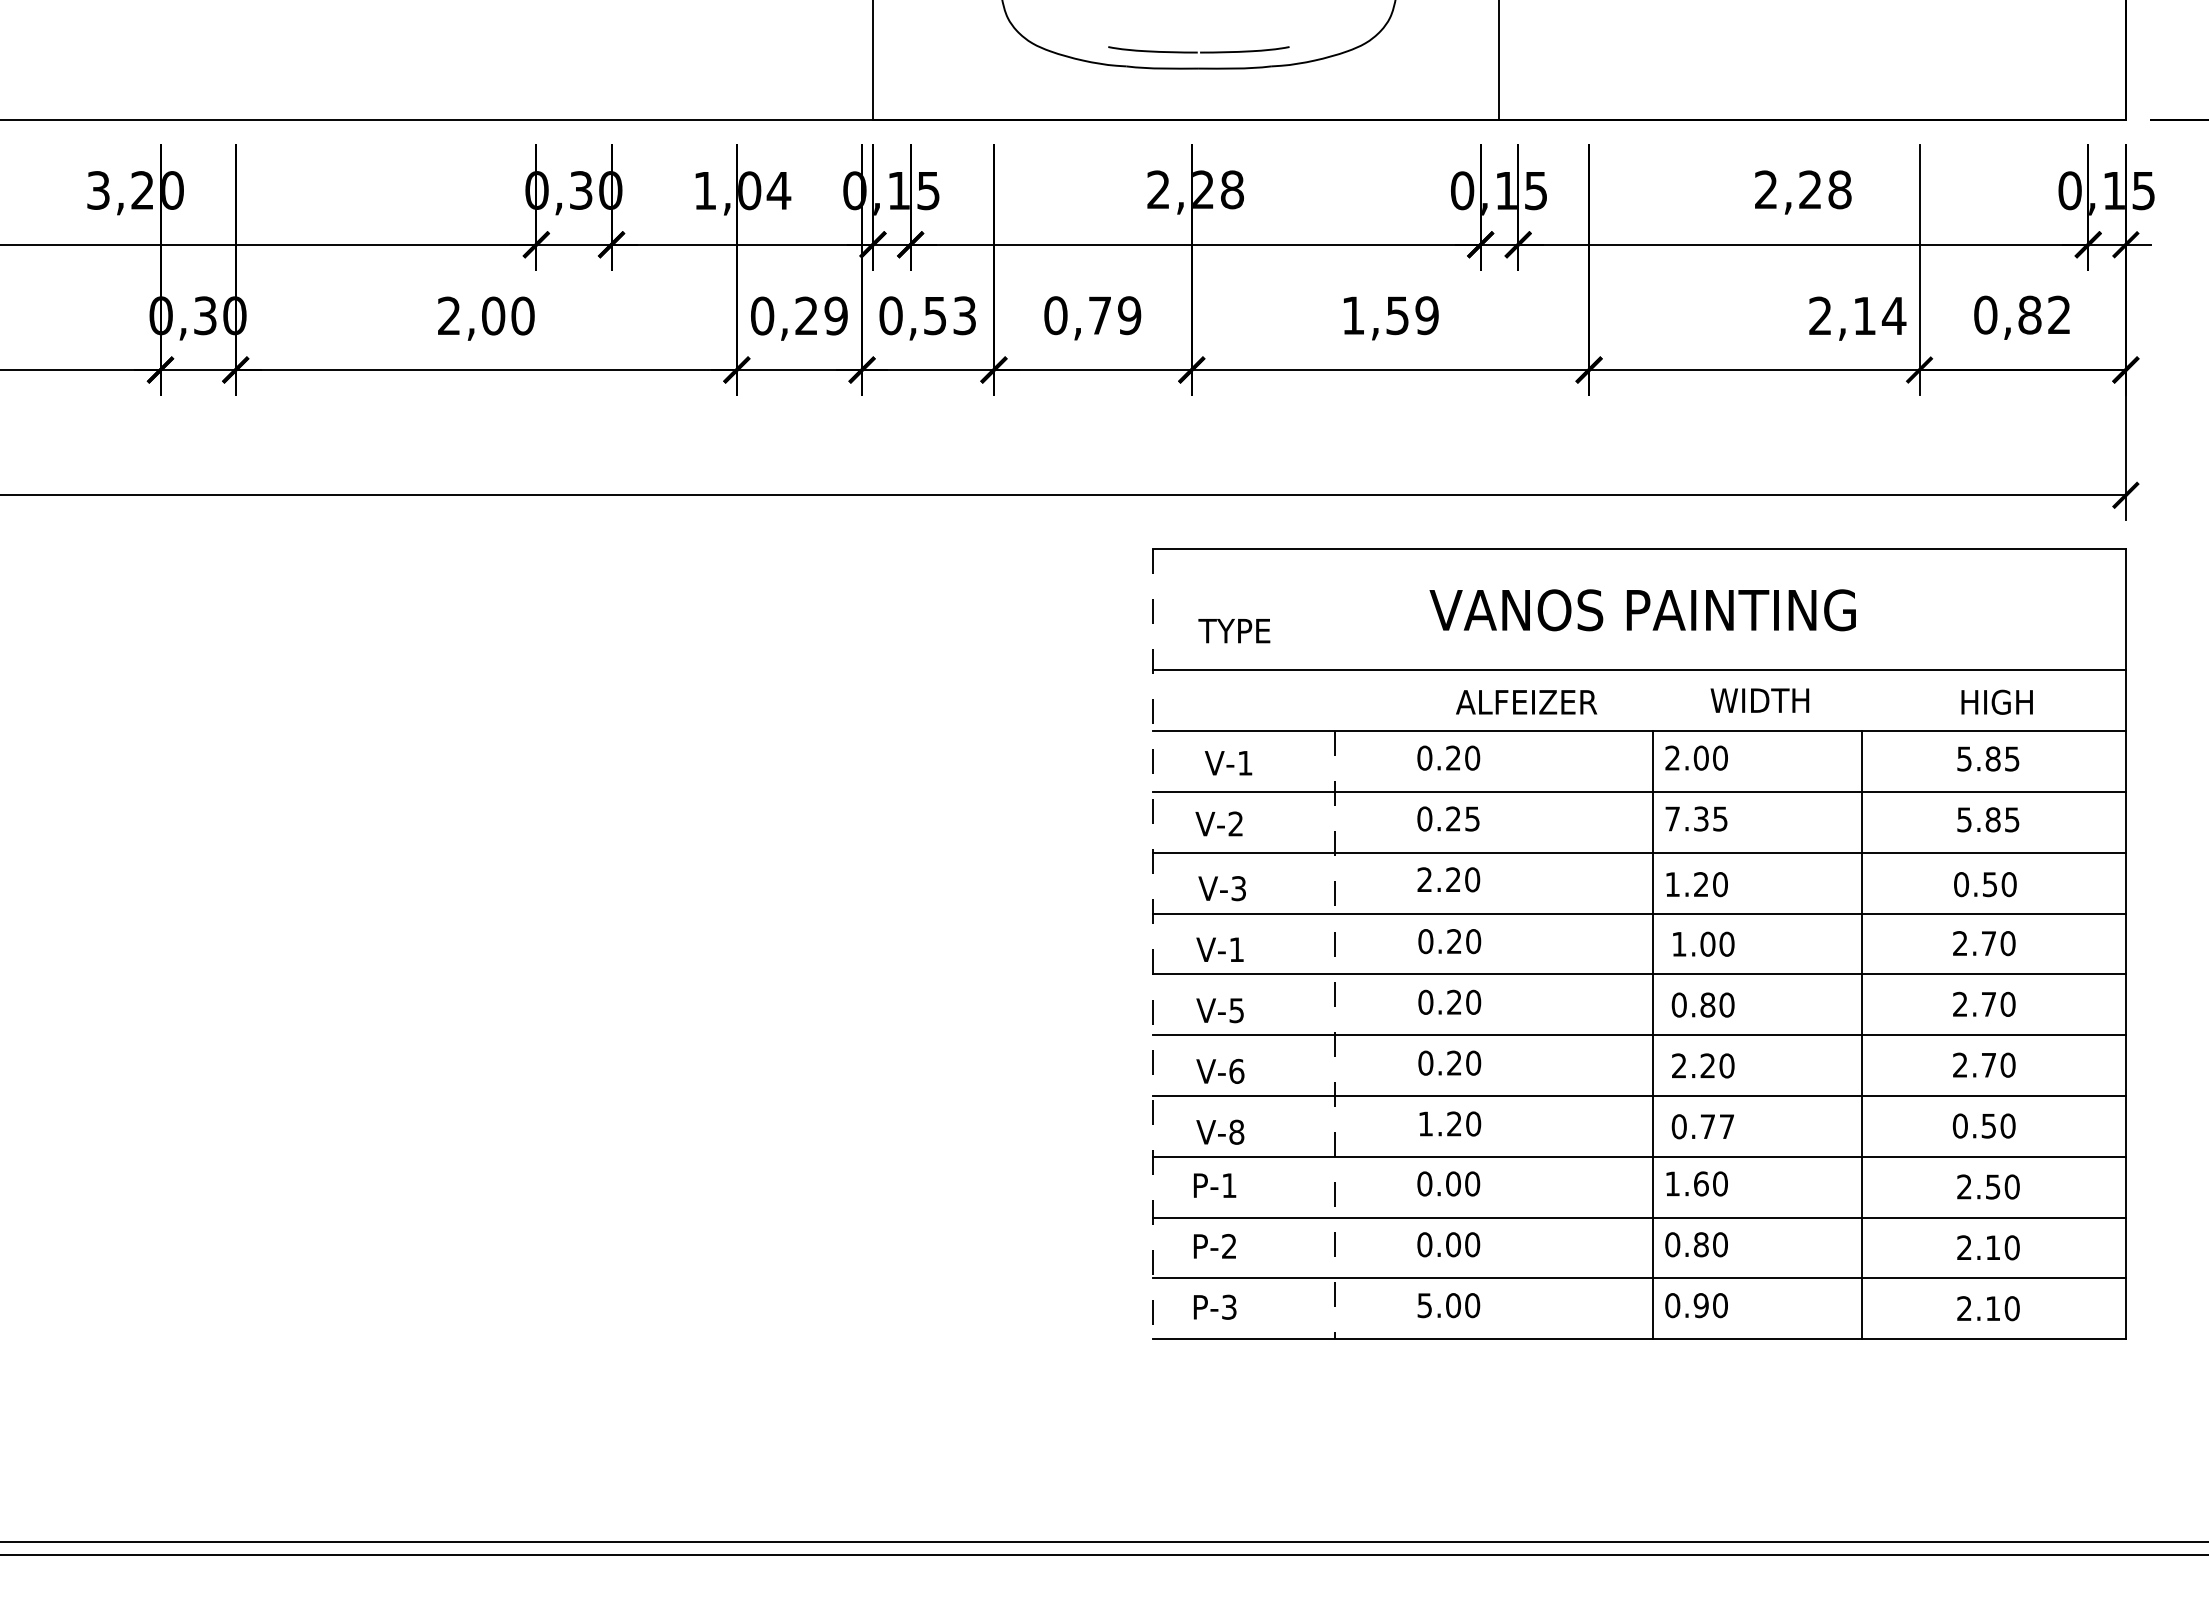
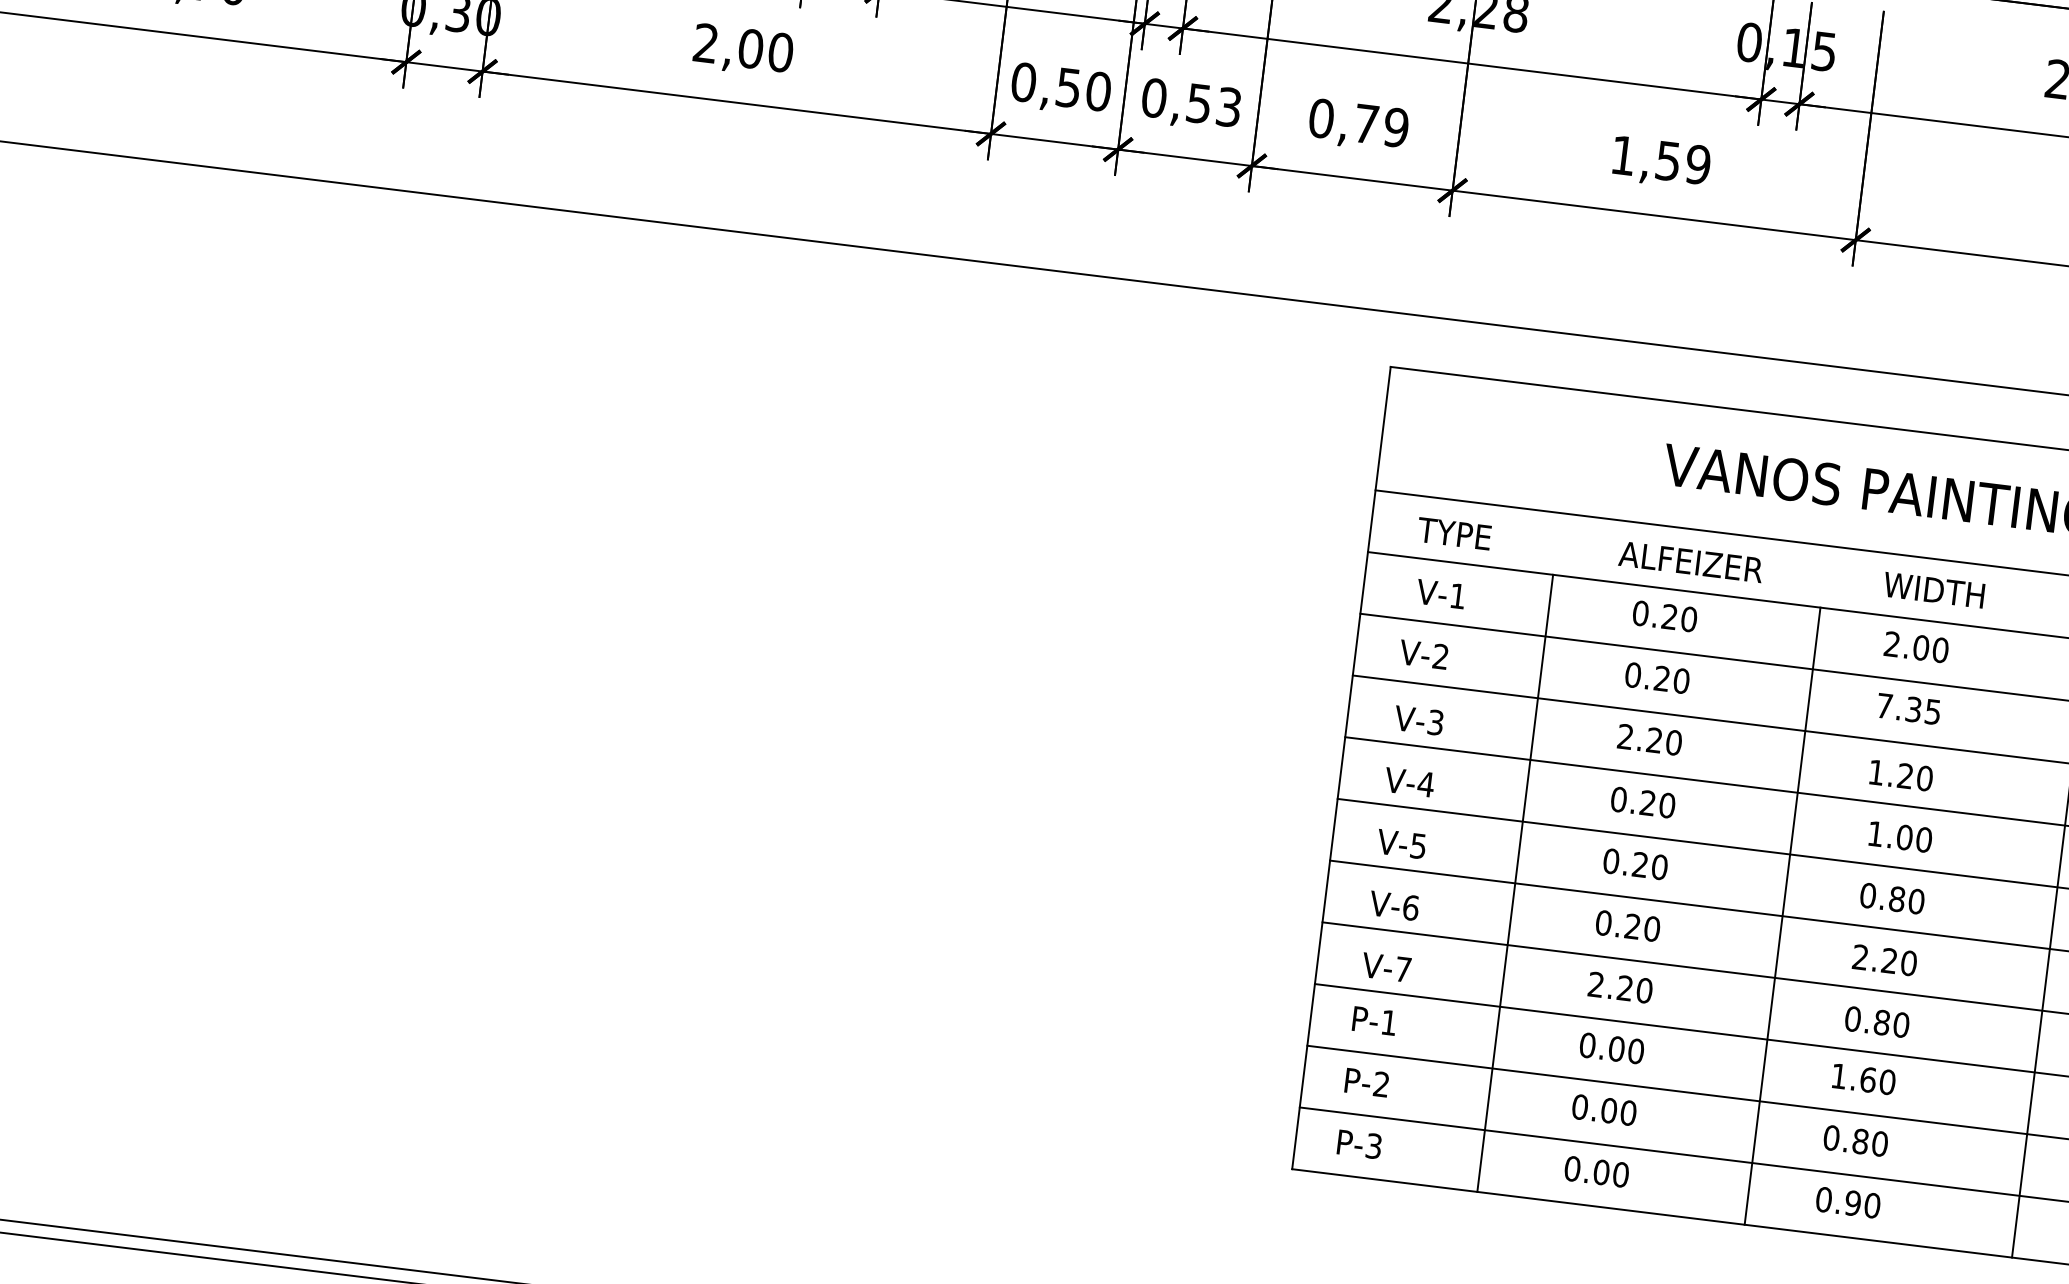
text: (821, 315) -> (1083, 89), 0,29 -> 0,50
text: (1234, 631) -> (1454, 534), moved
text: (1759, 700) -> (1933, 590), moved
text: (1526, 702) -> (1690, 562), moved
text: (1472, 818) -> (1681, 680), 0.25 -> 0.20
line: (1152, 944) -> (1341, 768), dashed -> solid
text: (1236, 949) -> (1425, 784), V-1 -> V-4
line: (1335, 1035) -> (1515, 883), dashed -> solid
line: (1652, 1035) -> (1782, 916), moved
text: (1425, 1123) -> (1595, 984), 1.20 -> 2.20
text: (1717, 1126) -> (1891, 1023), 0.77 -> 0.80
text: (1236, 1131) -> (1403, 968), V-8 -> V-7
text: (1424, 1305) -> (1572, 1168), 5.00 -> 0.00

